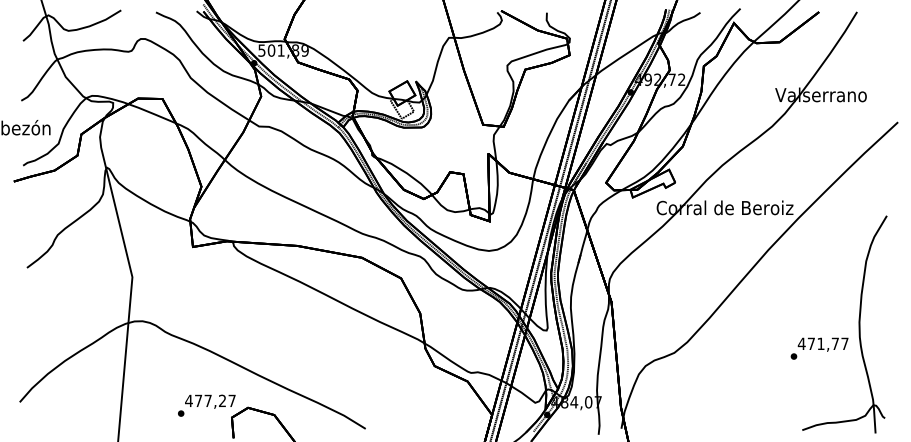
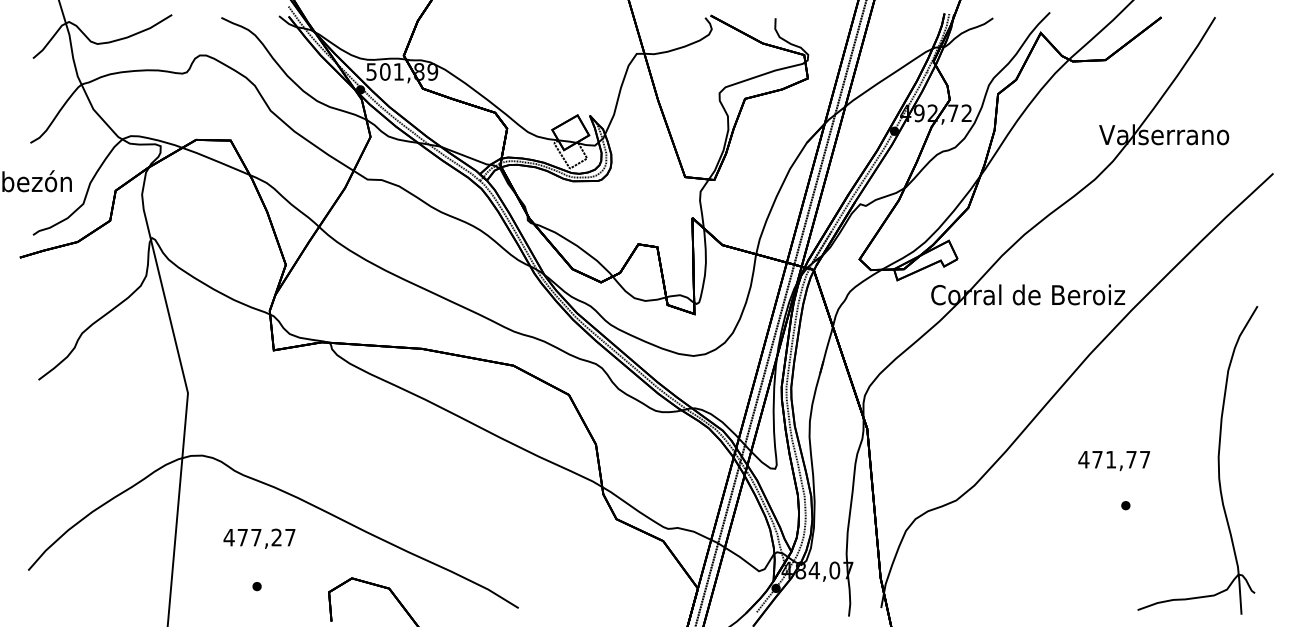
text: (823, 345) -> (1114, 461), moved
text: (210, 401) -> (259, 538), moved

